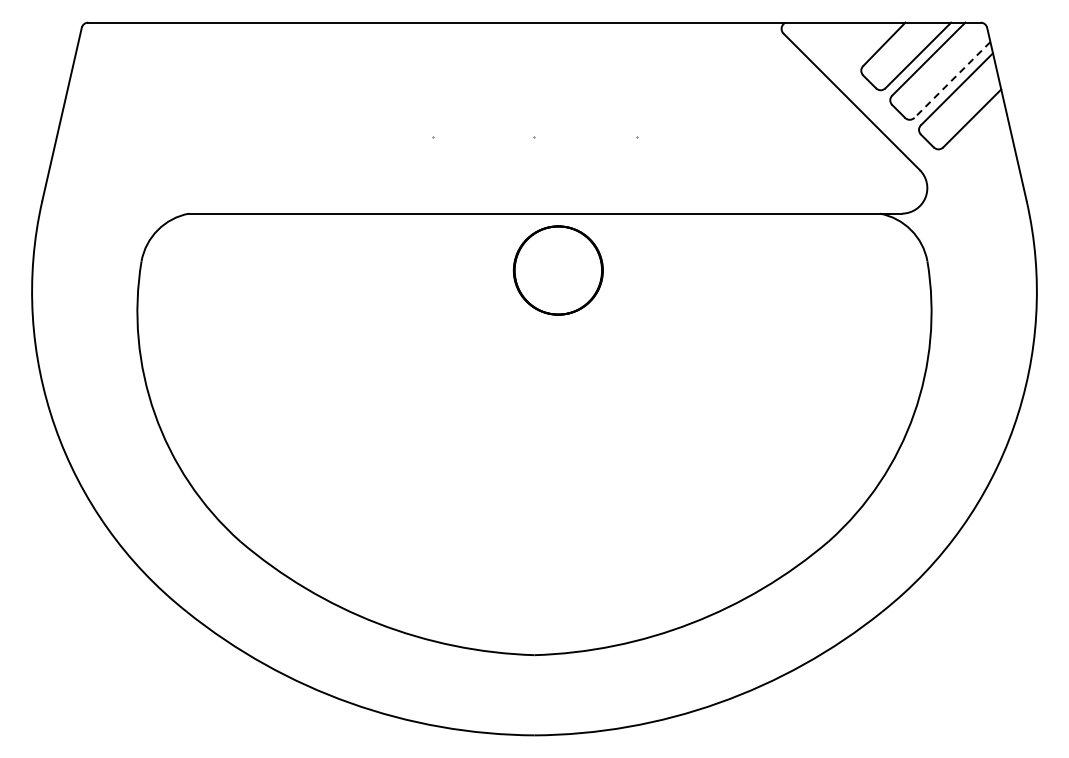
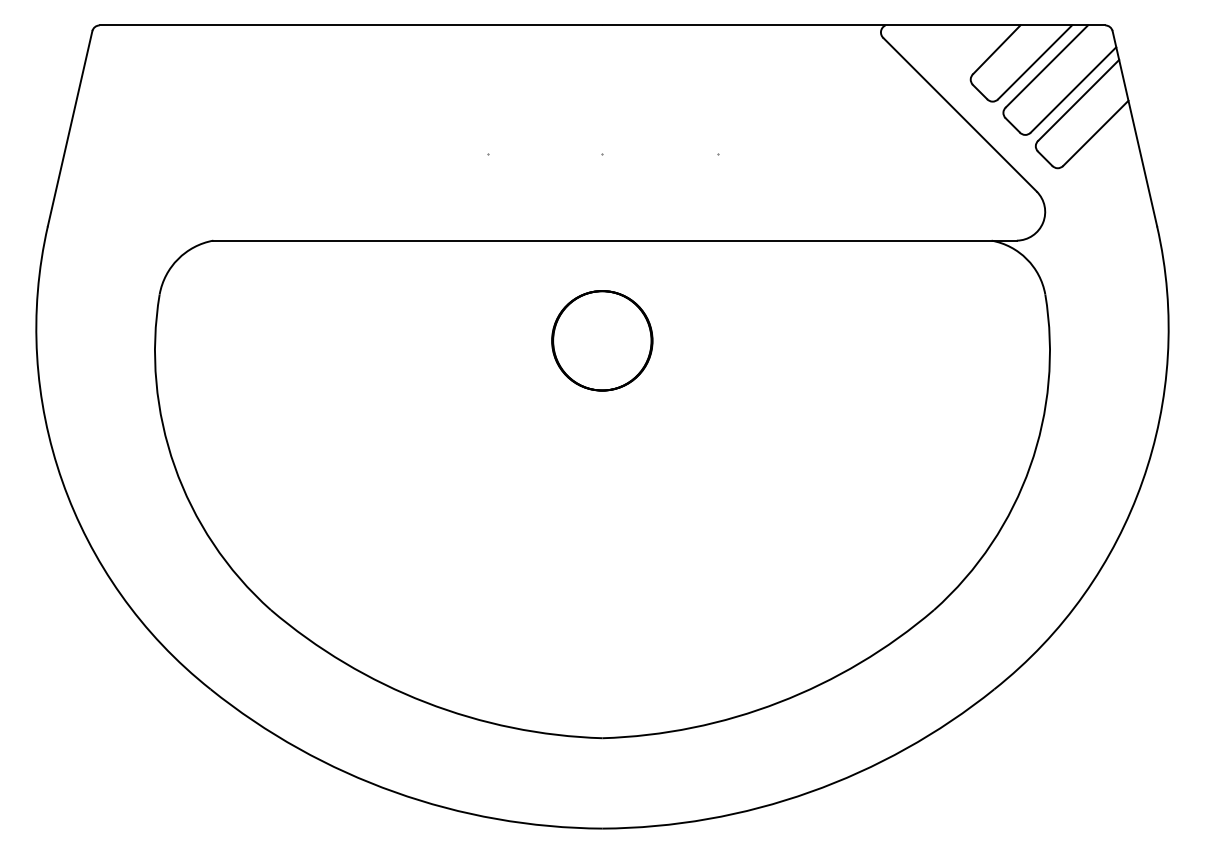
line: (952, 79) -> (1073, 89), dashed -> solid
circle: (558, 270) -> (602, 340), moved

